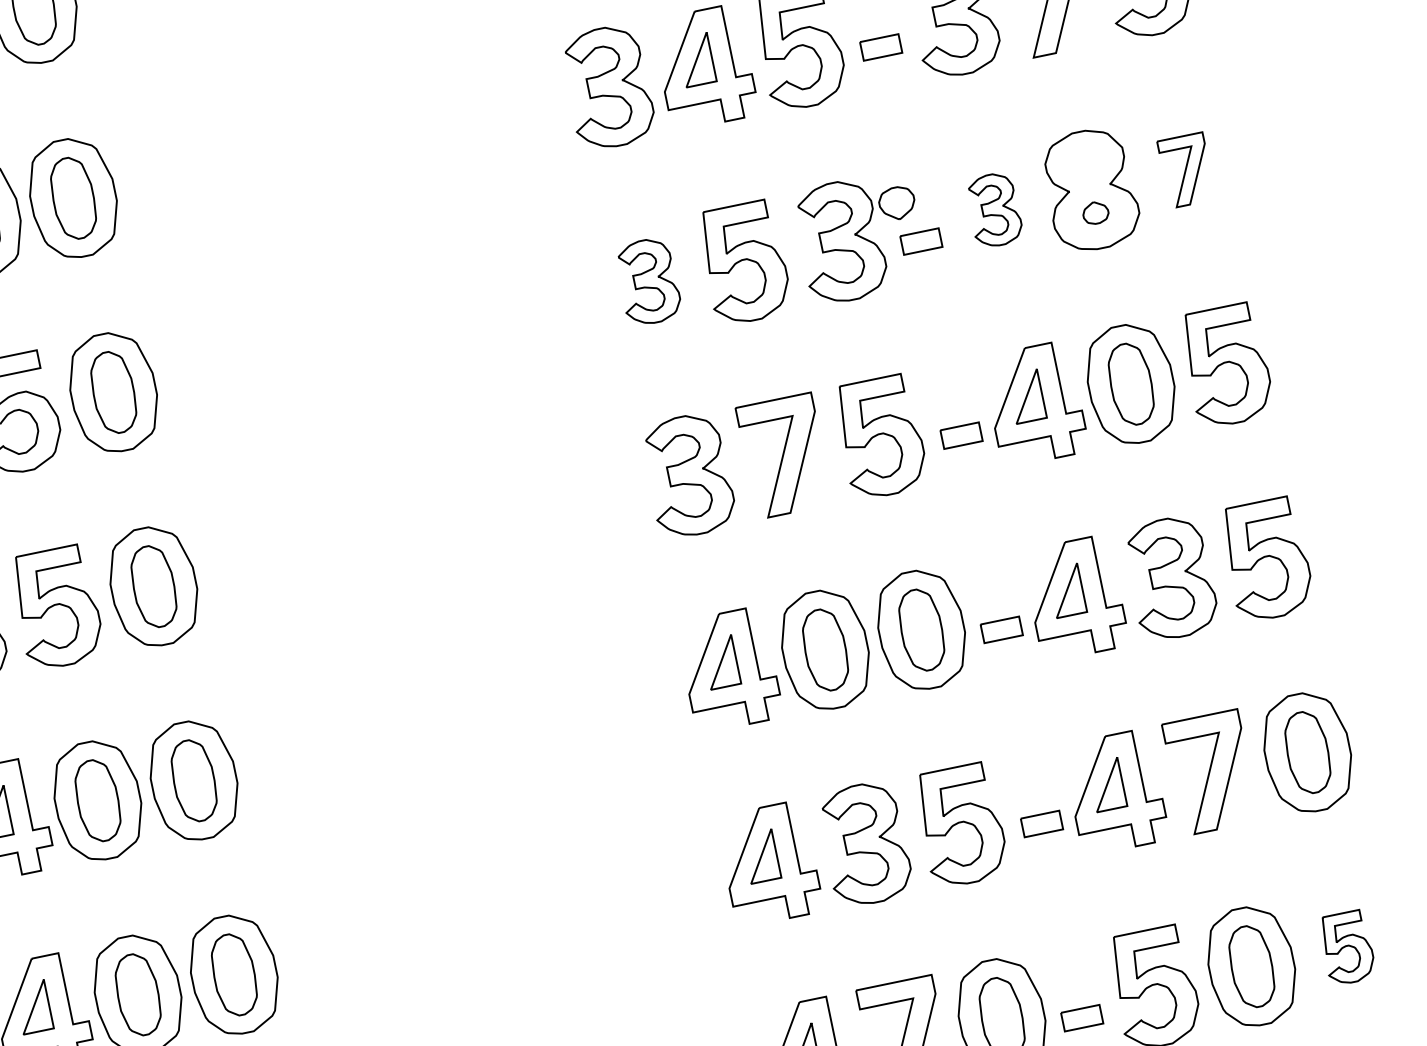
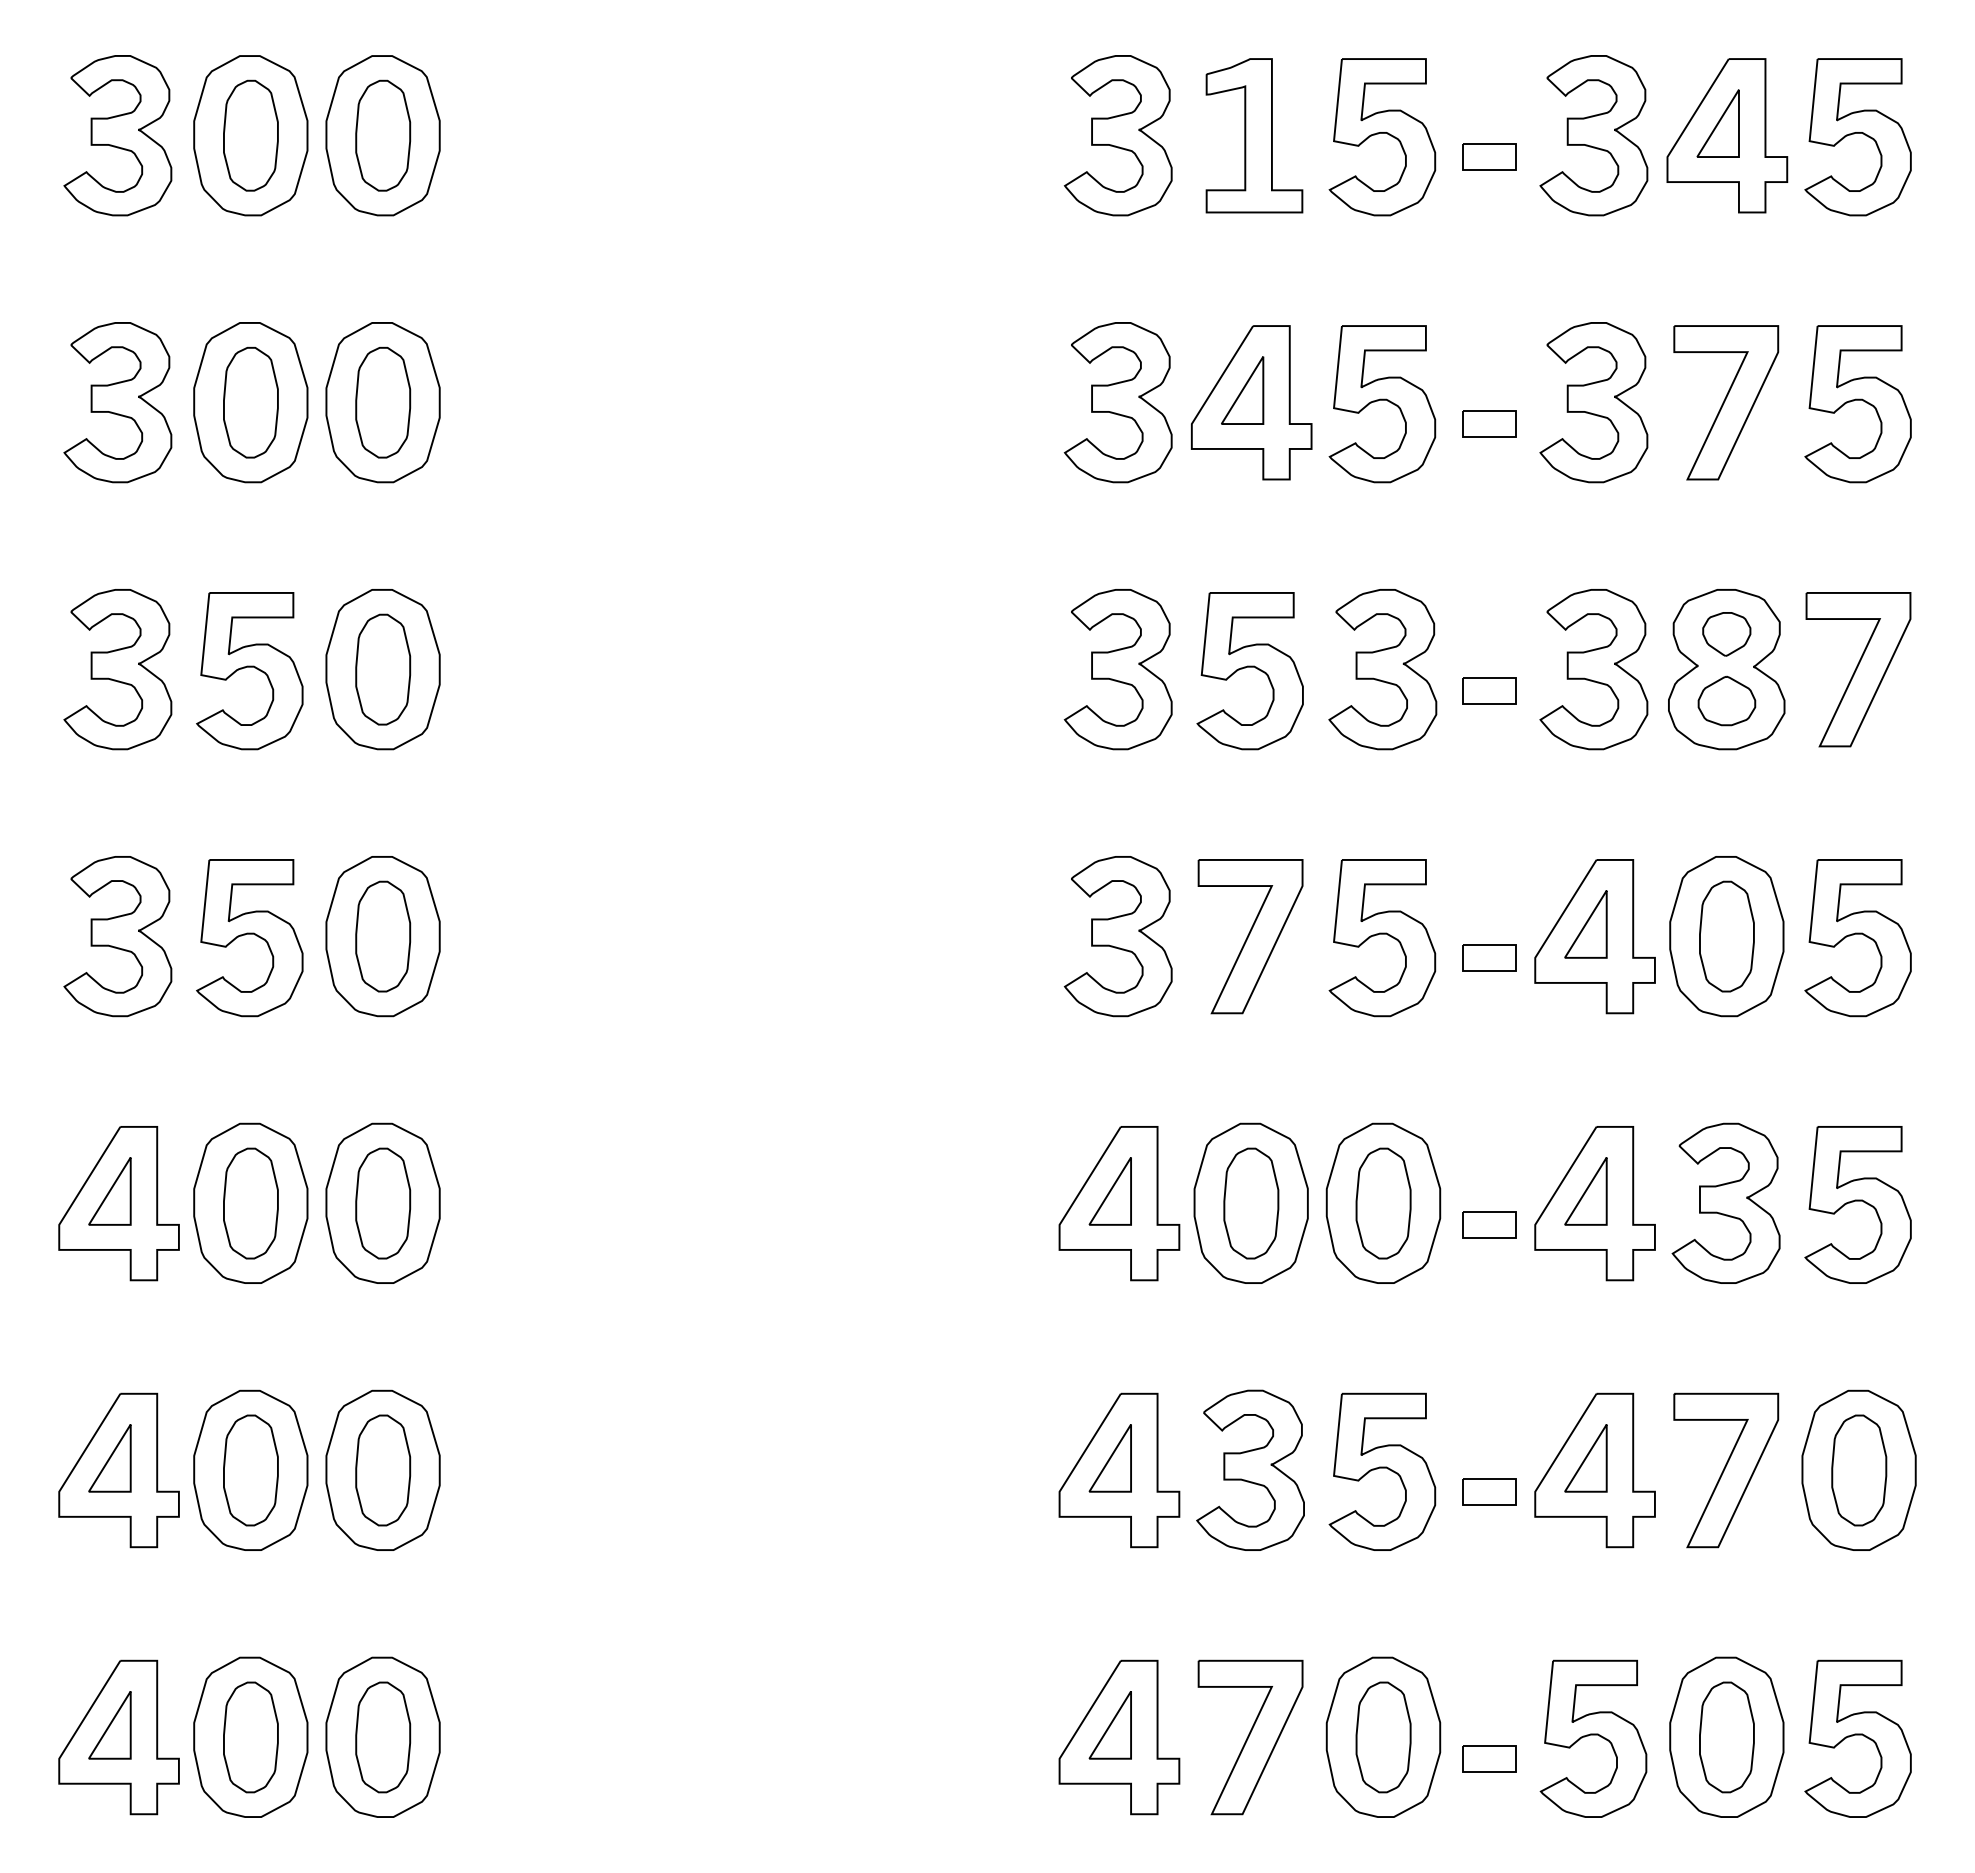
part: (1186, 170) -> (1858, 669), size x1.67
part: (897, 203) -> (1726, 634), moved
part: (993, 210) -> (1593, 669), size x1.67
part: (1095, 212) -> (1726, 700), size x1.67
part: (647, 281) -> (1117, 669), size x1.43
part: (1346, 947) -> (1857, 1738), size x1.67

